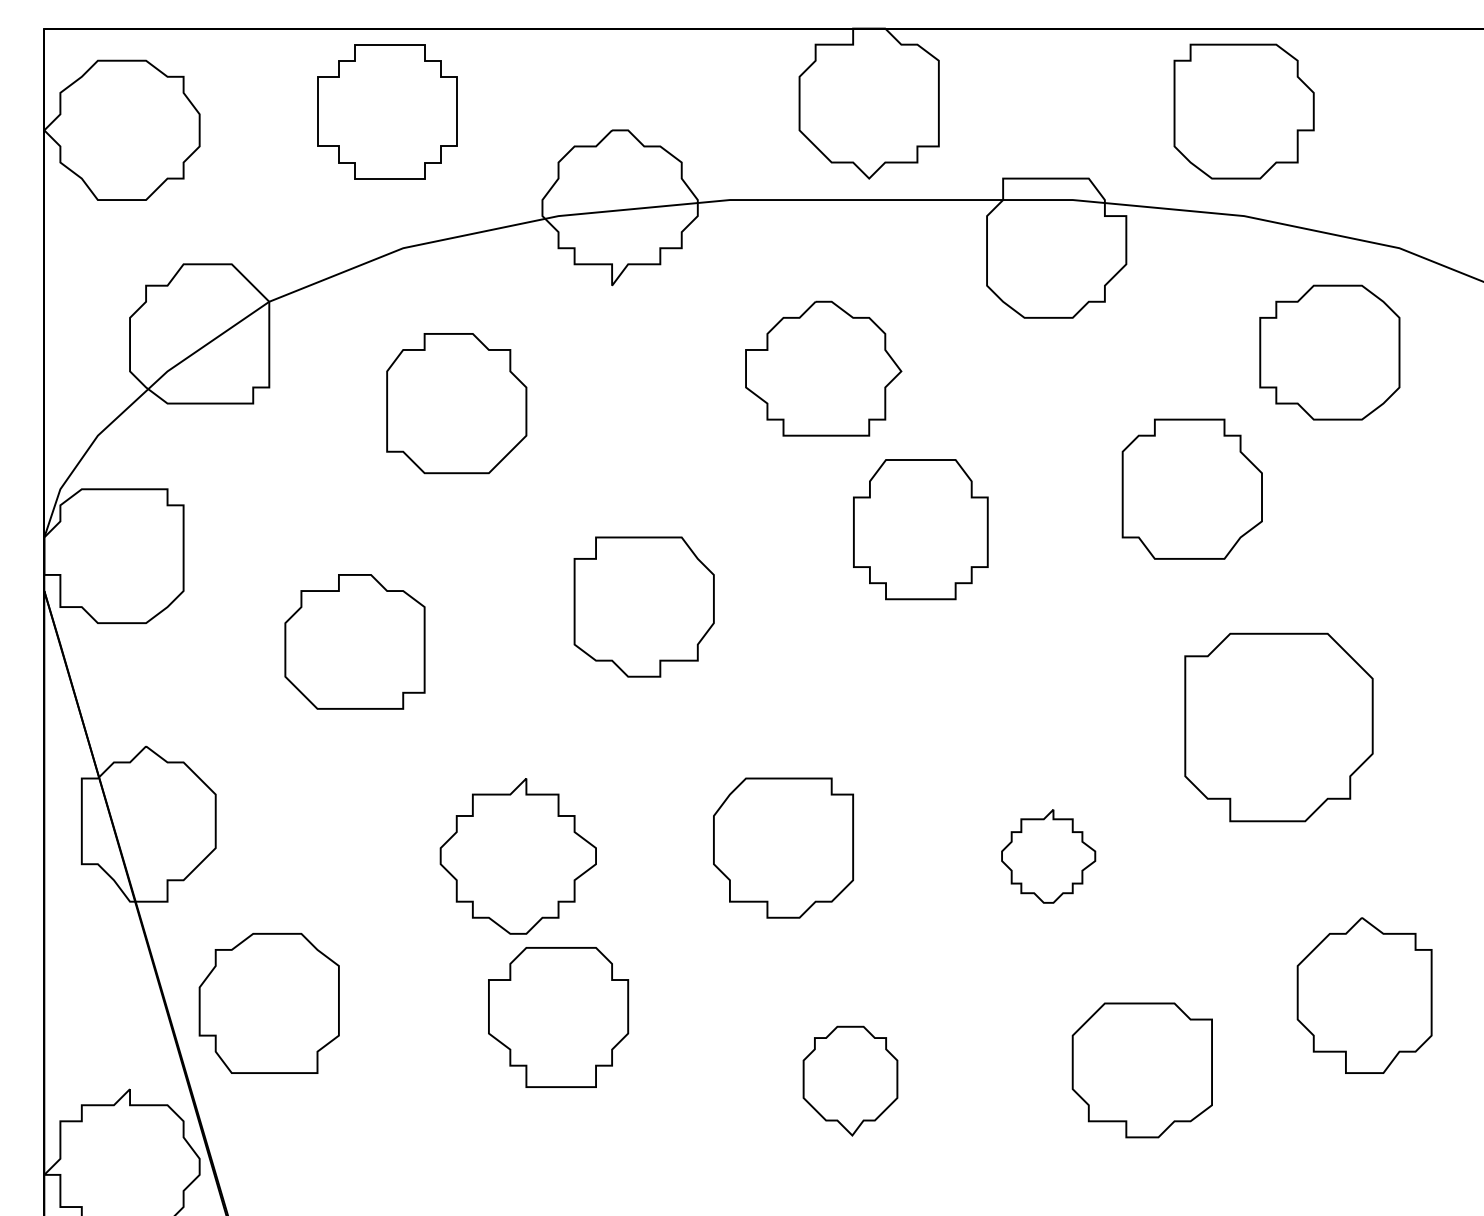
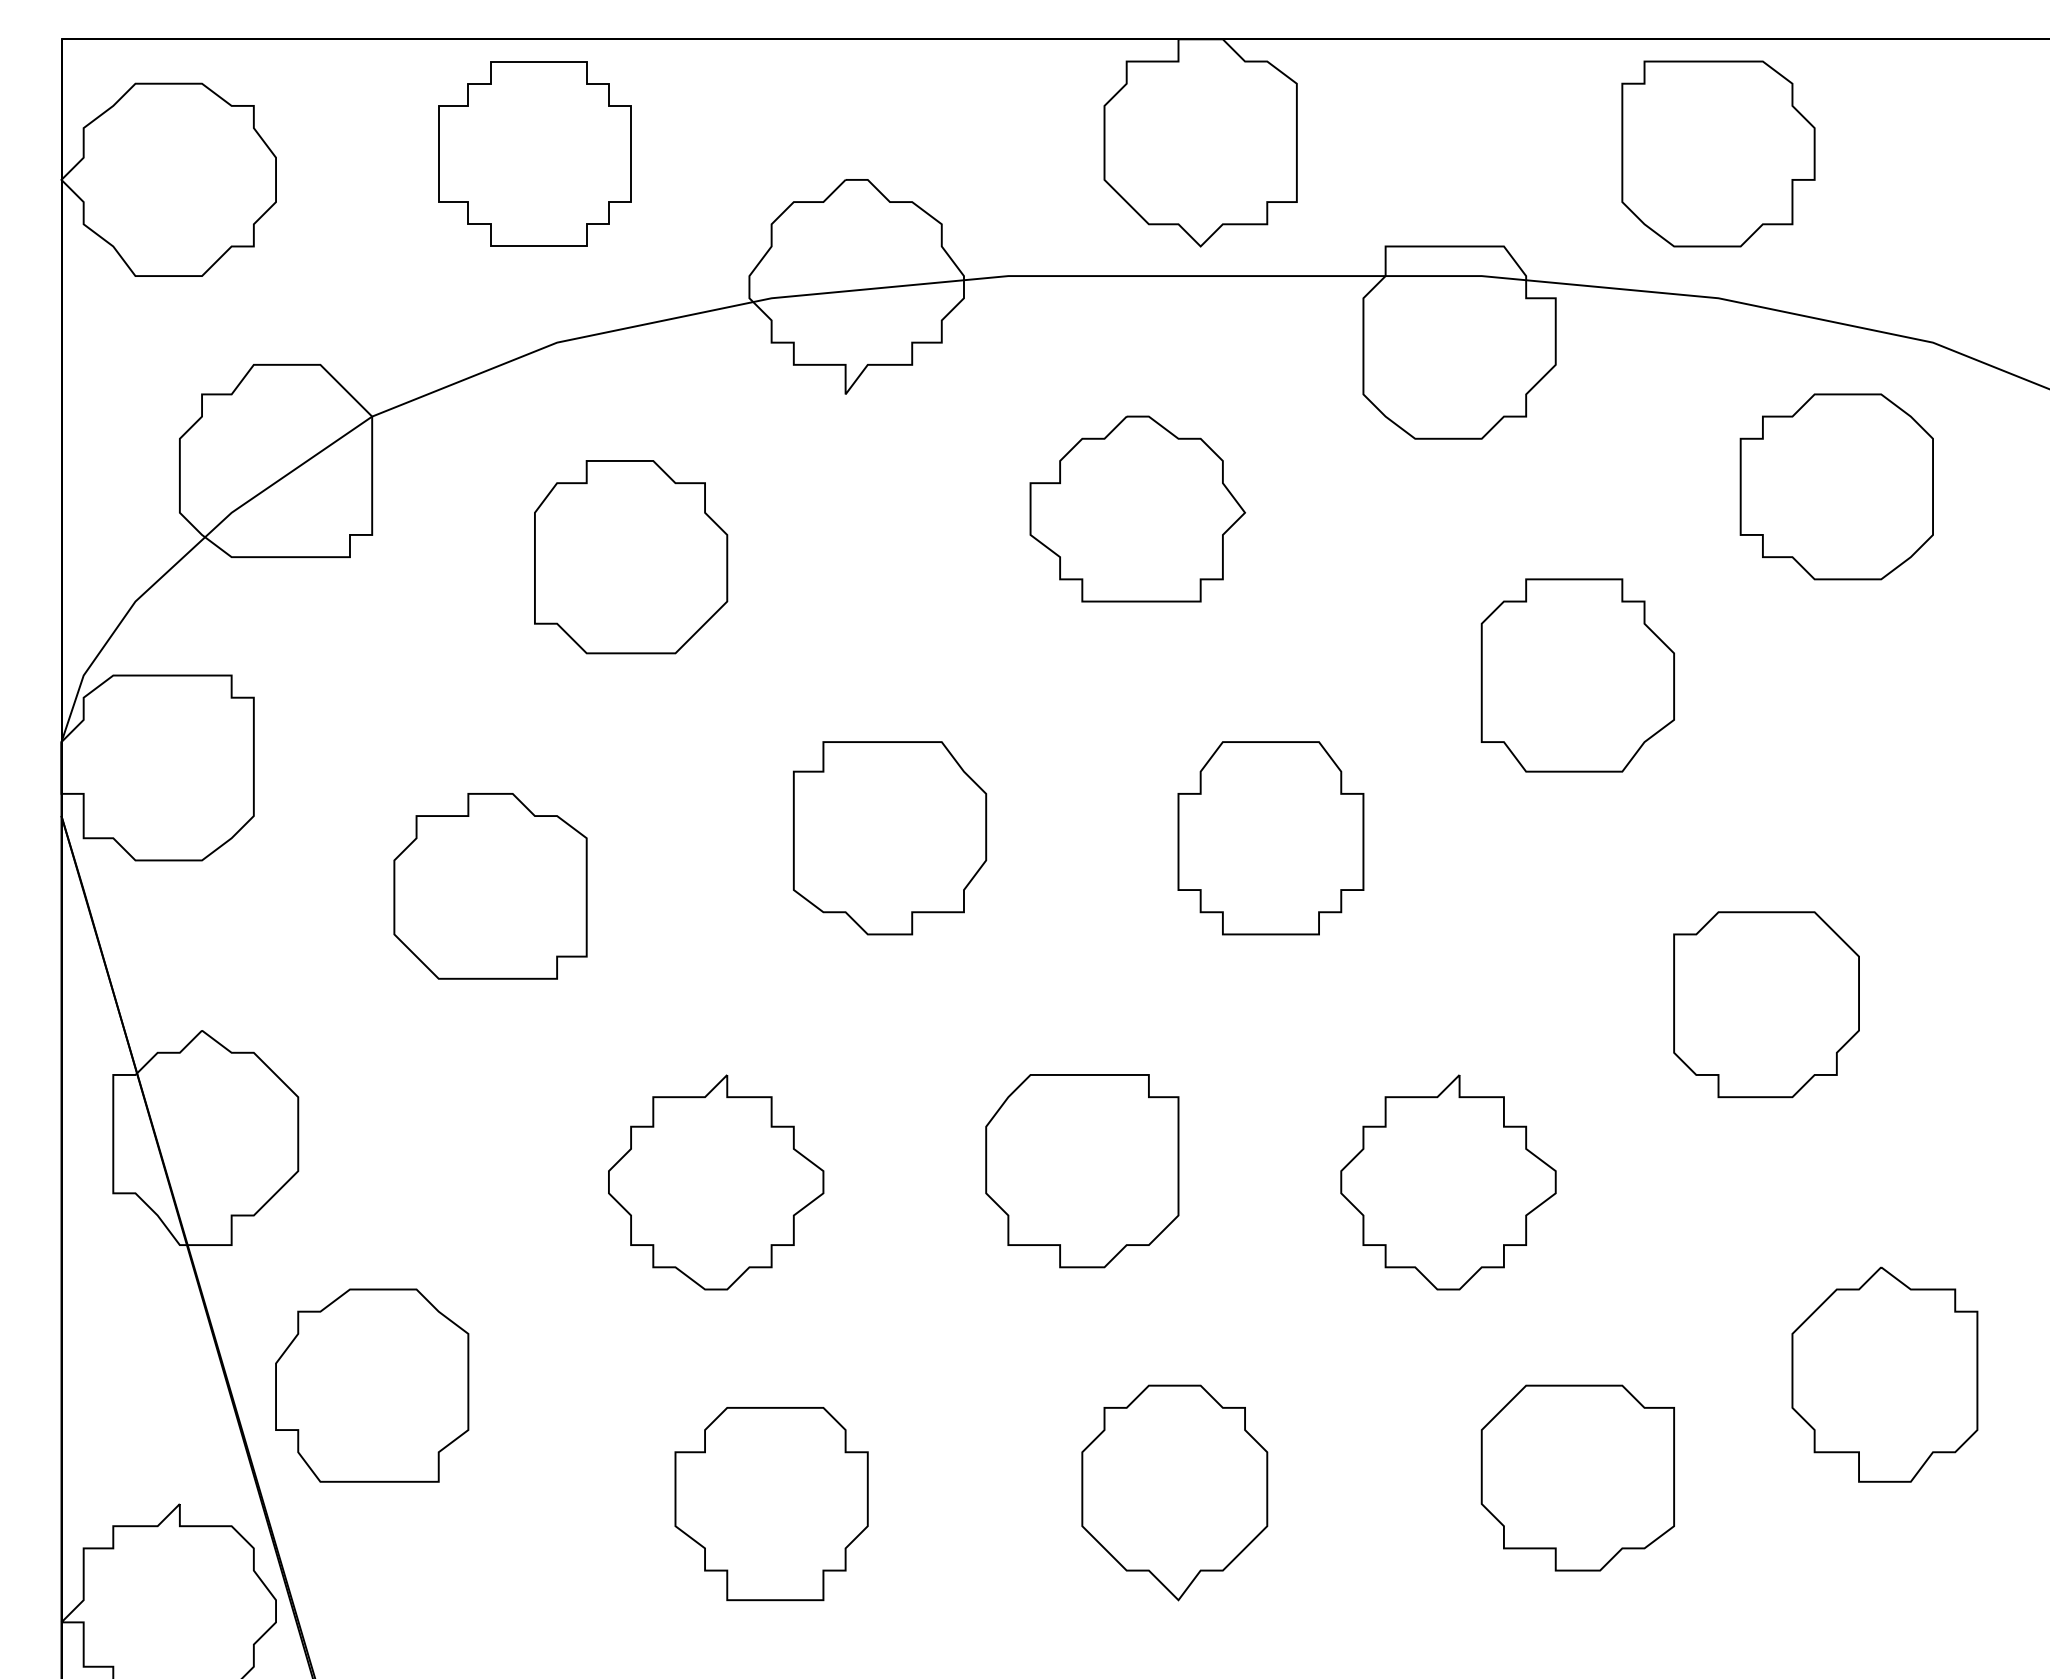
part: (1192, 489) -> (1577, 675), moved
part: (920, 529) -> (1270, 838), moved
part: (1278, 727) -> (1766, 1004), size x0.71
part: (1048, 856) -> (1448, 1182), size x1.67
part: (558, 1017) -> (771, 1504), moved
part: (850, 1080) -> (1174, 1492), size x1.43

